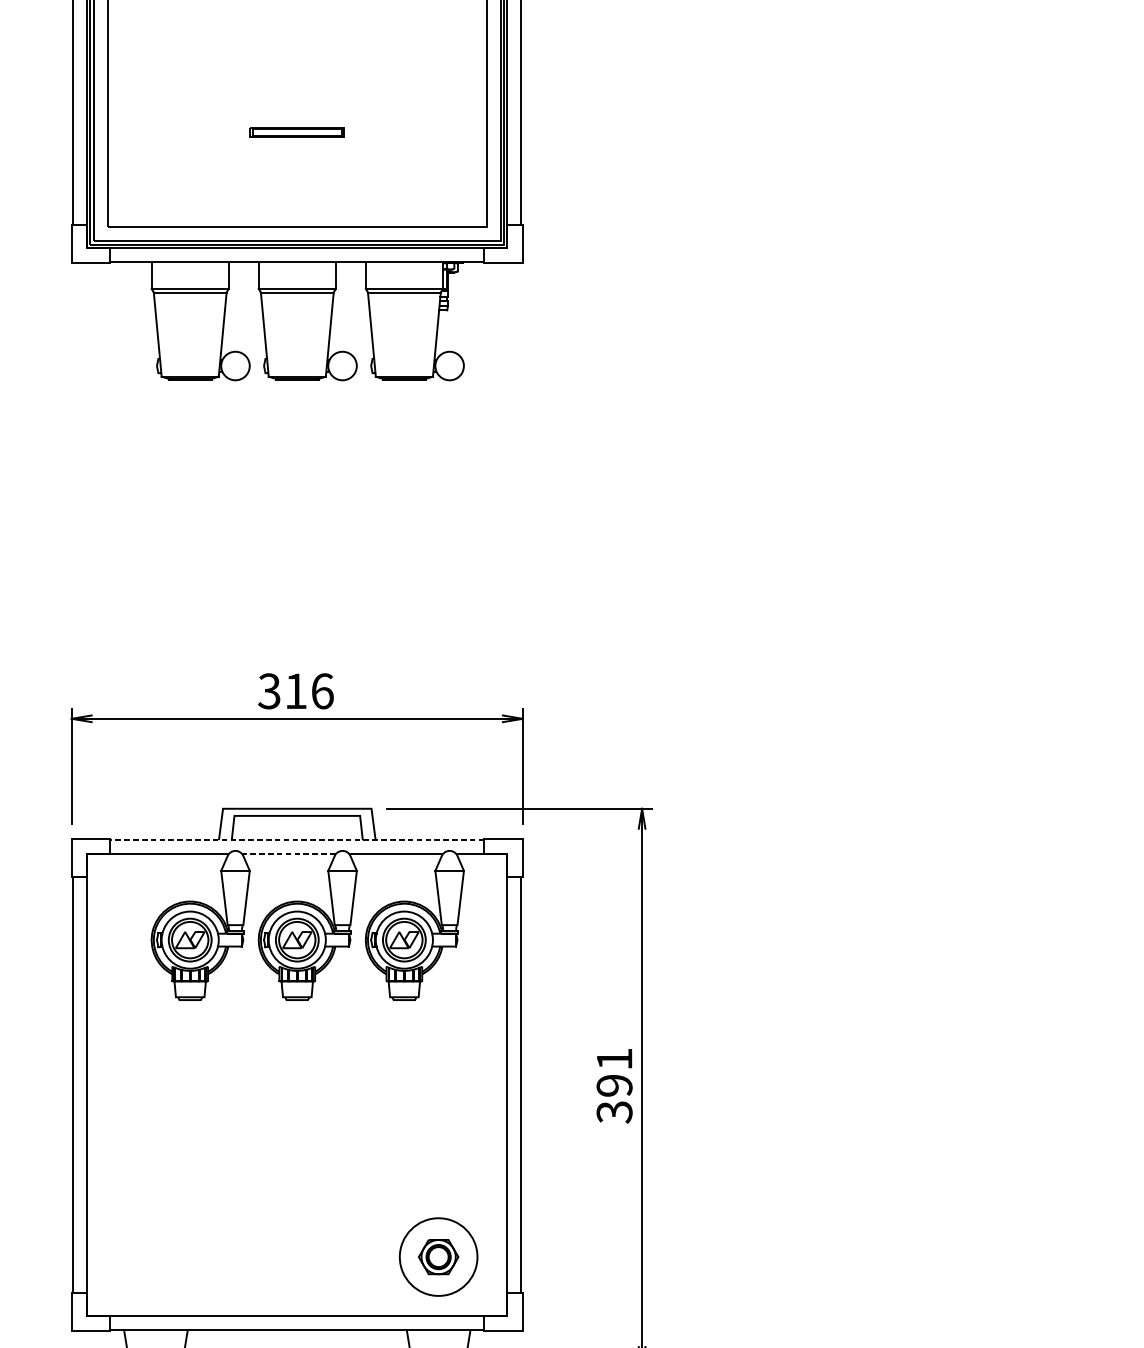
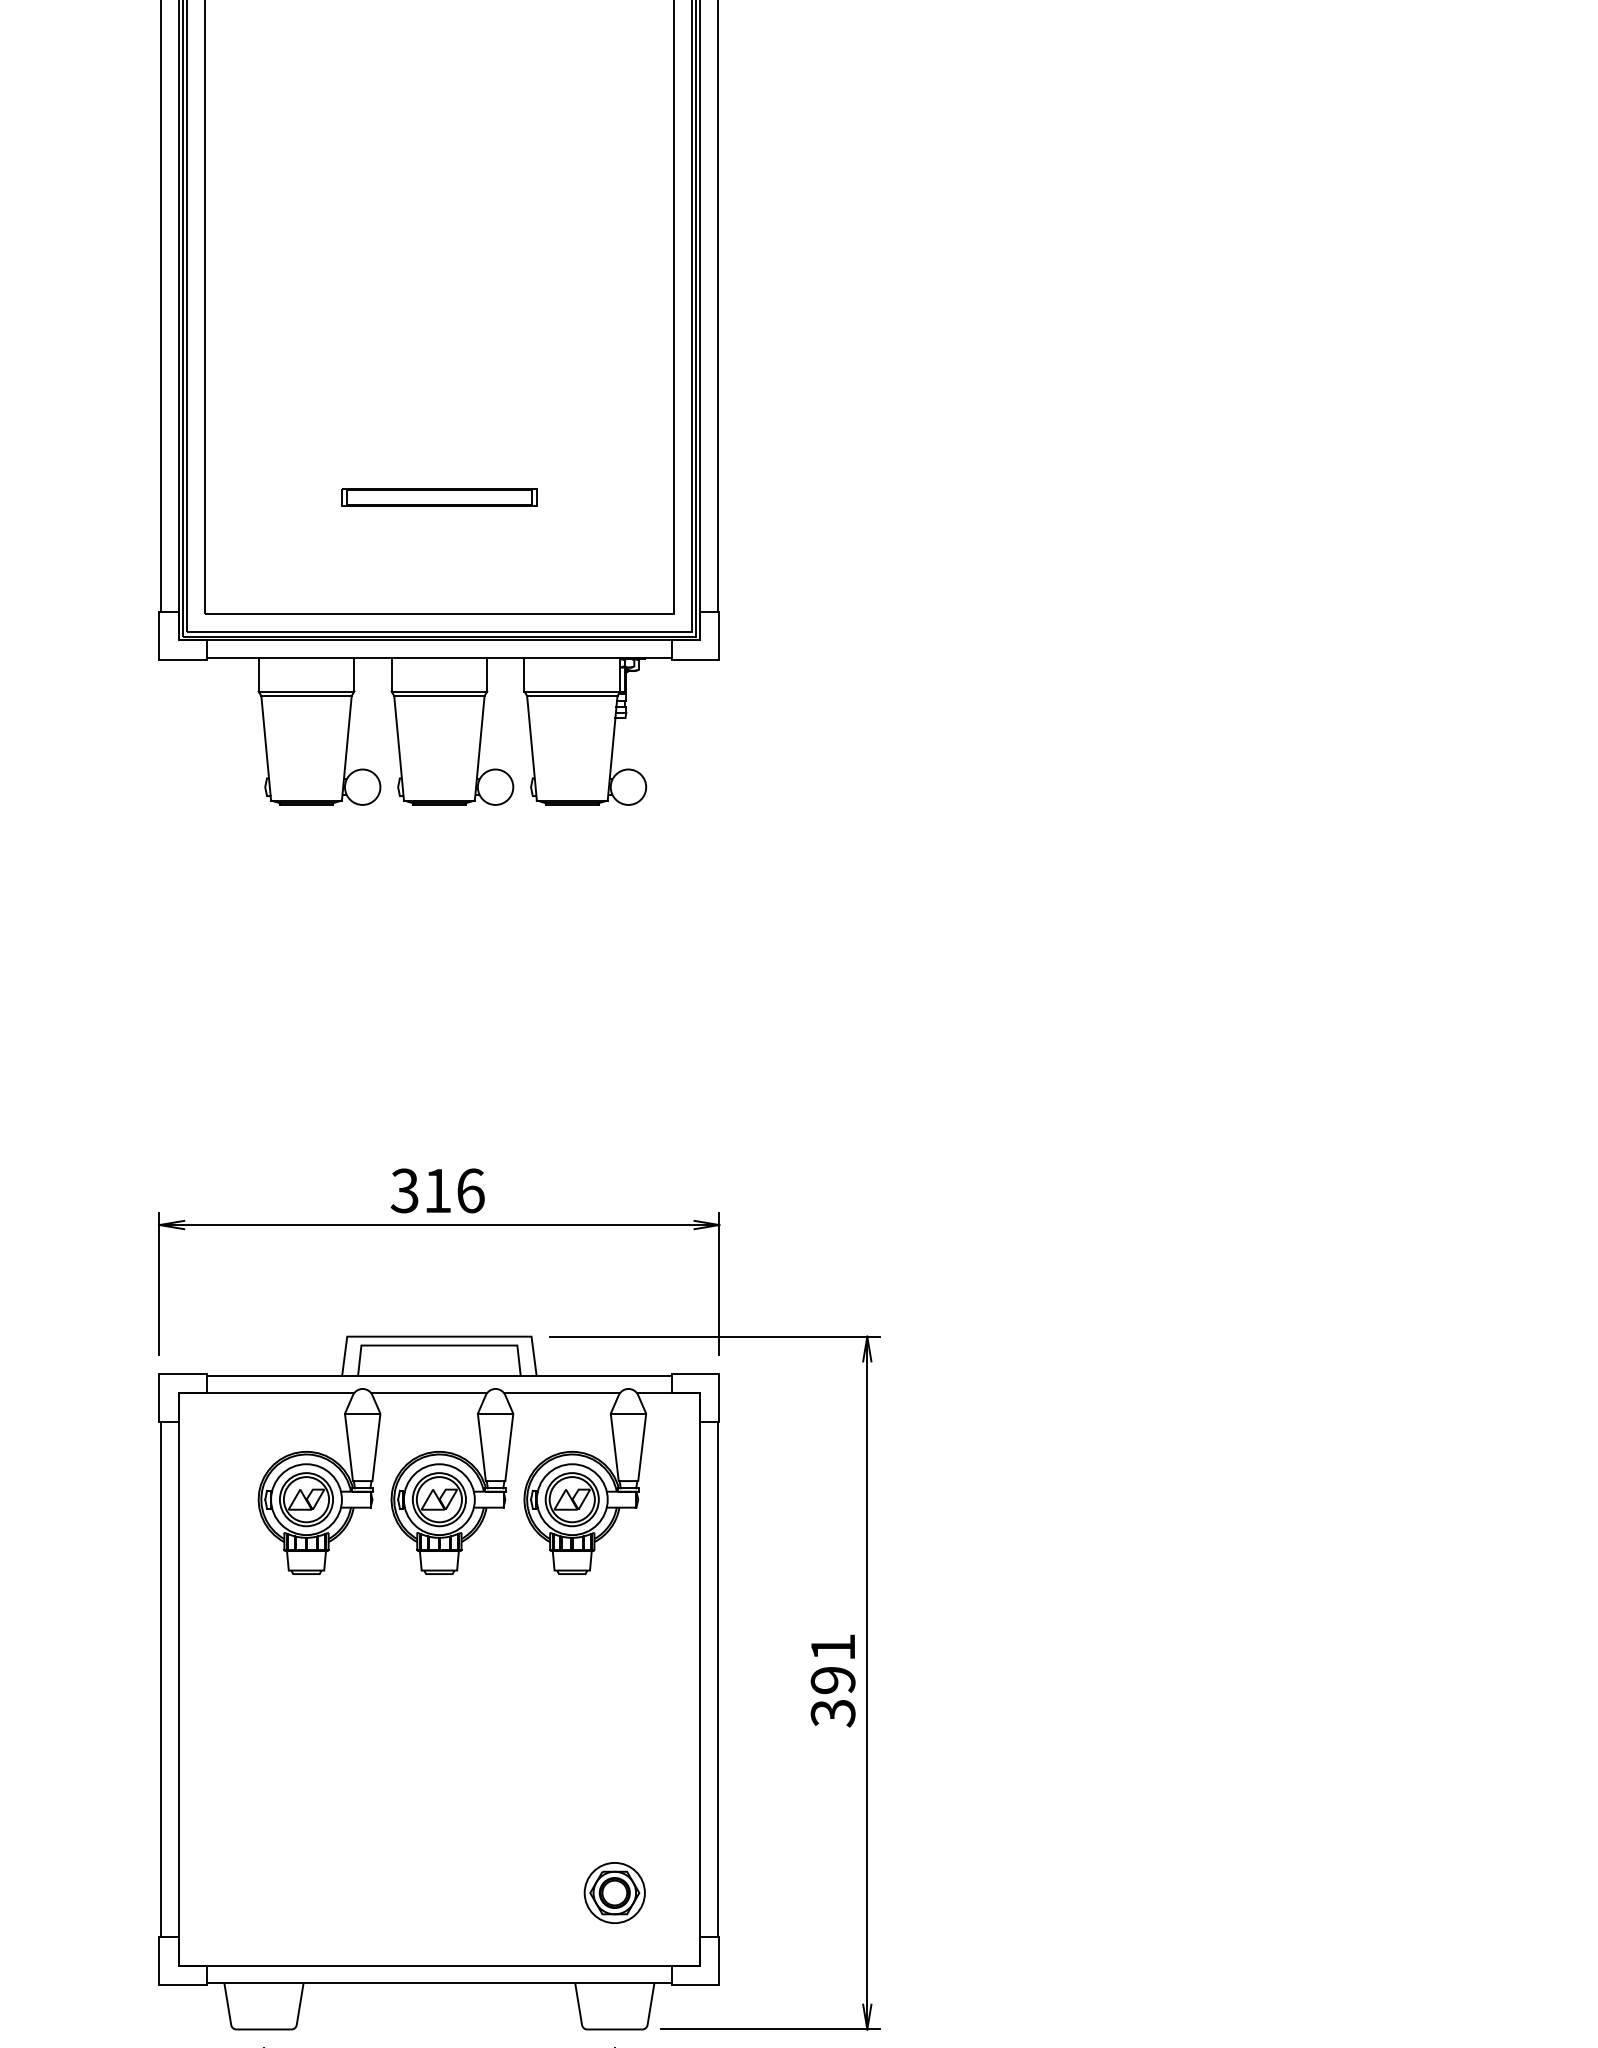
part: (297, 132) -> (439, 497), size x1.67
line: (296, 840) -> (438, 1375), dashed -> solid
line: (289, 854) -> (429, 1393), dashed -> solid
circle: (438, 1256) -> (614, 1892), size x0.62

